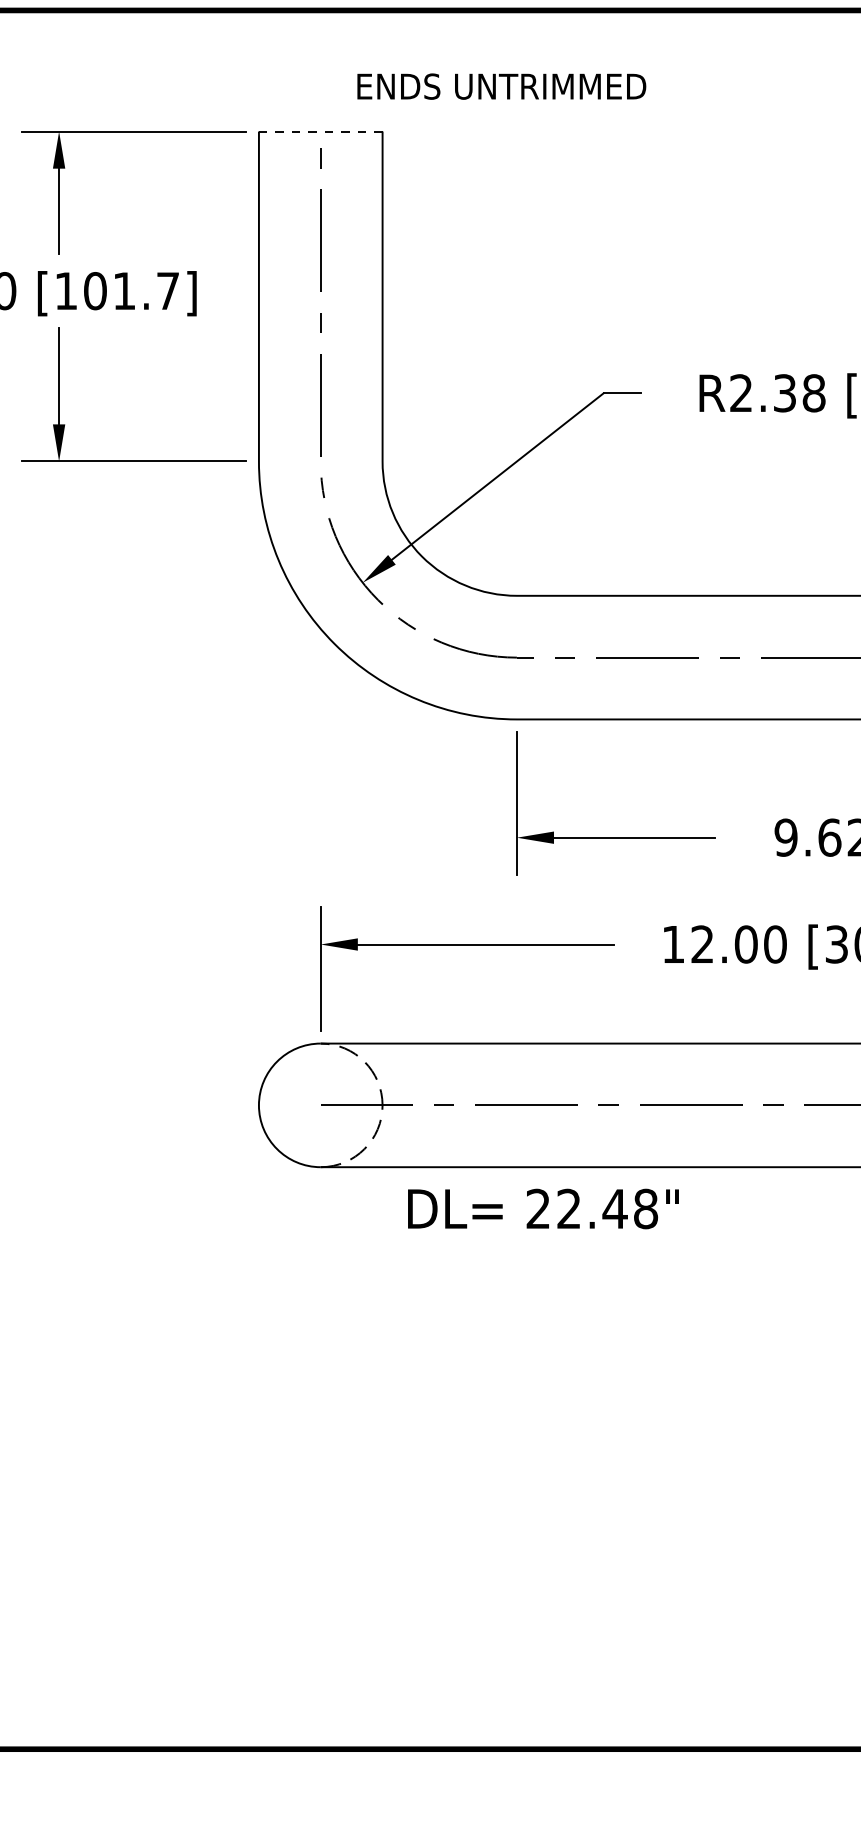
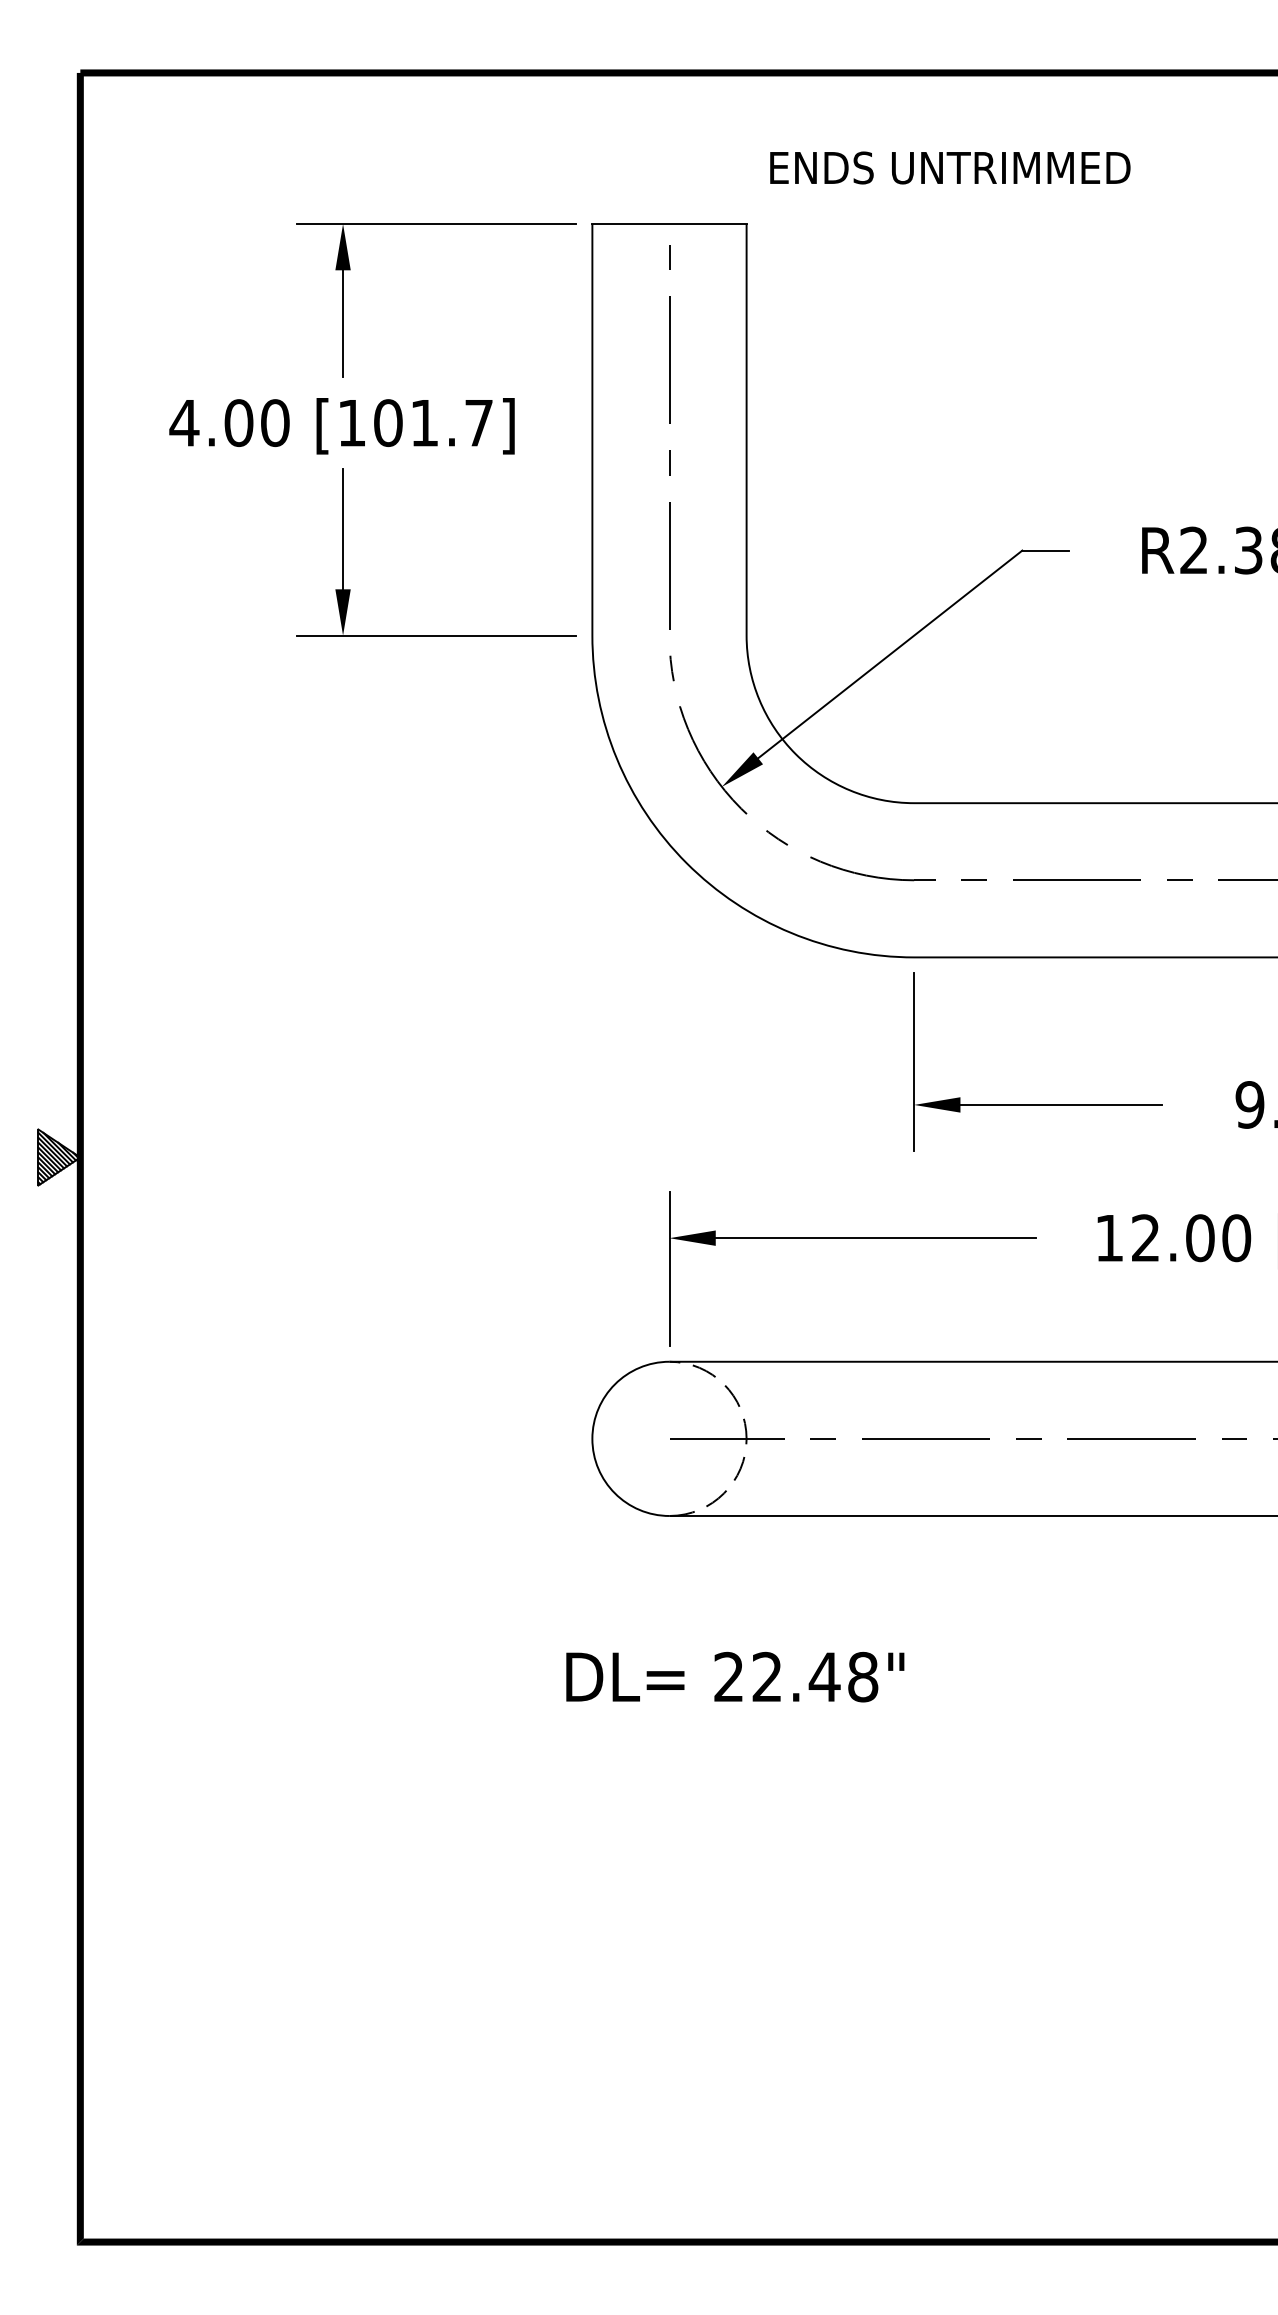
text: (501, 86) -> (950, 167), moved
line: (319, 131) -> (668, 224), dashed -> solid
text: (543, 1208) -> (735, 1676), moved

